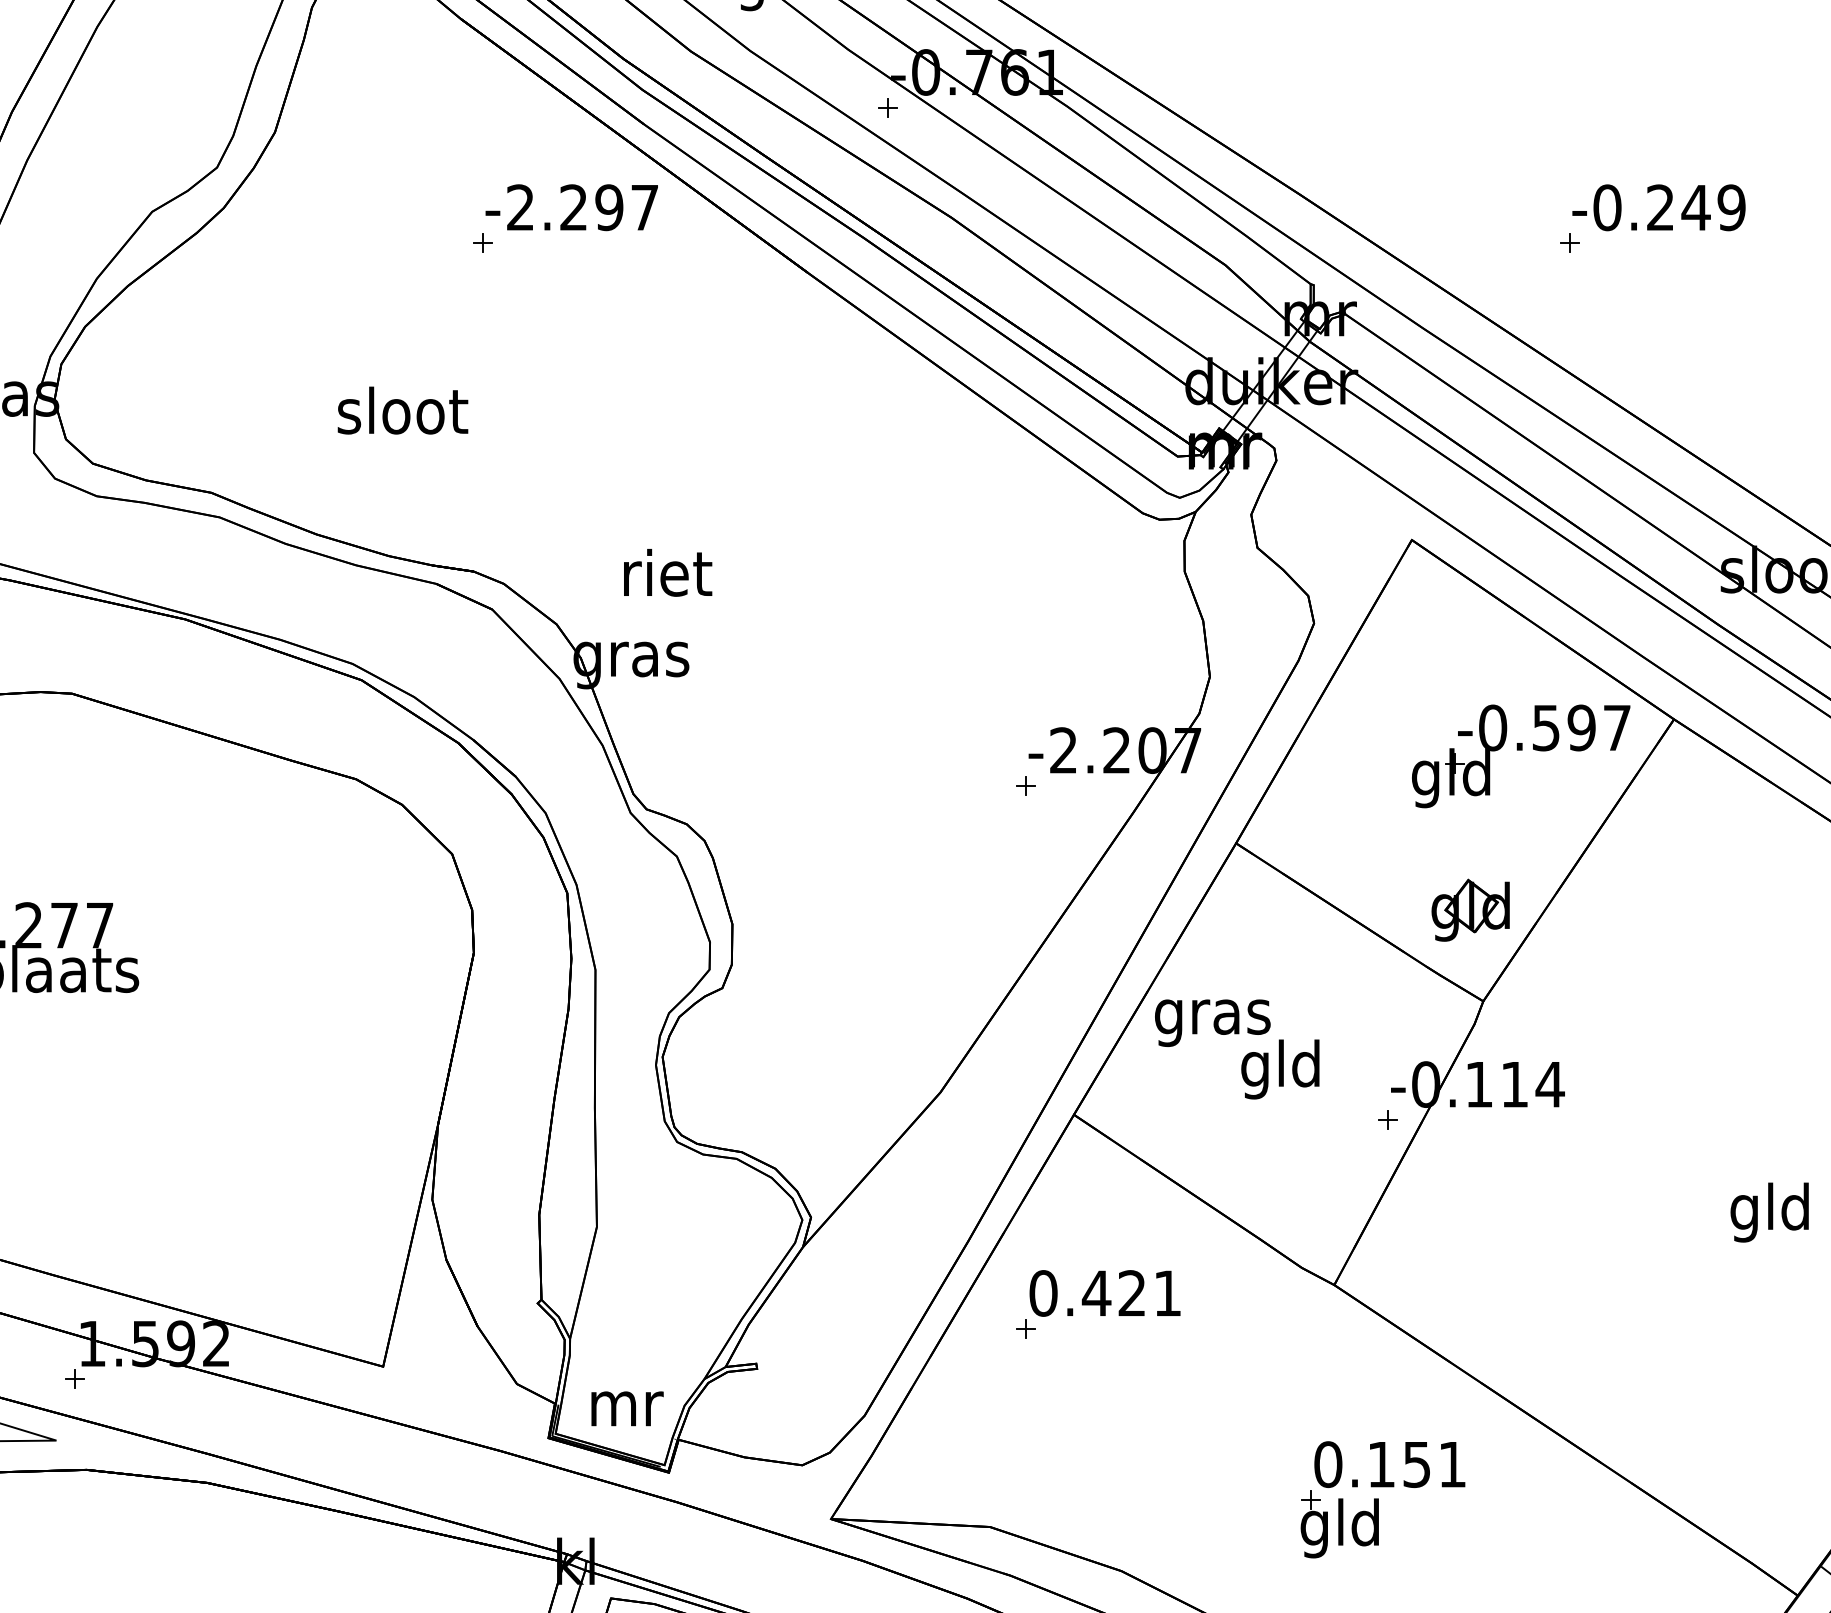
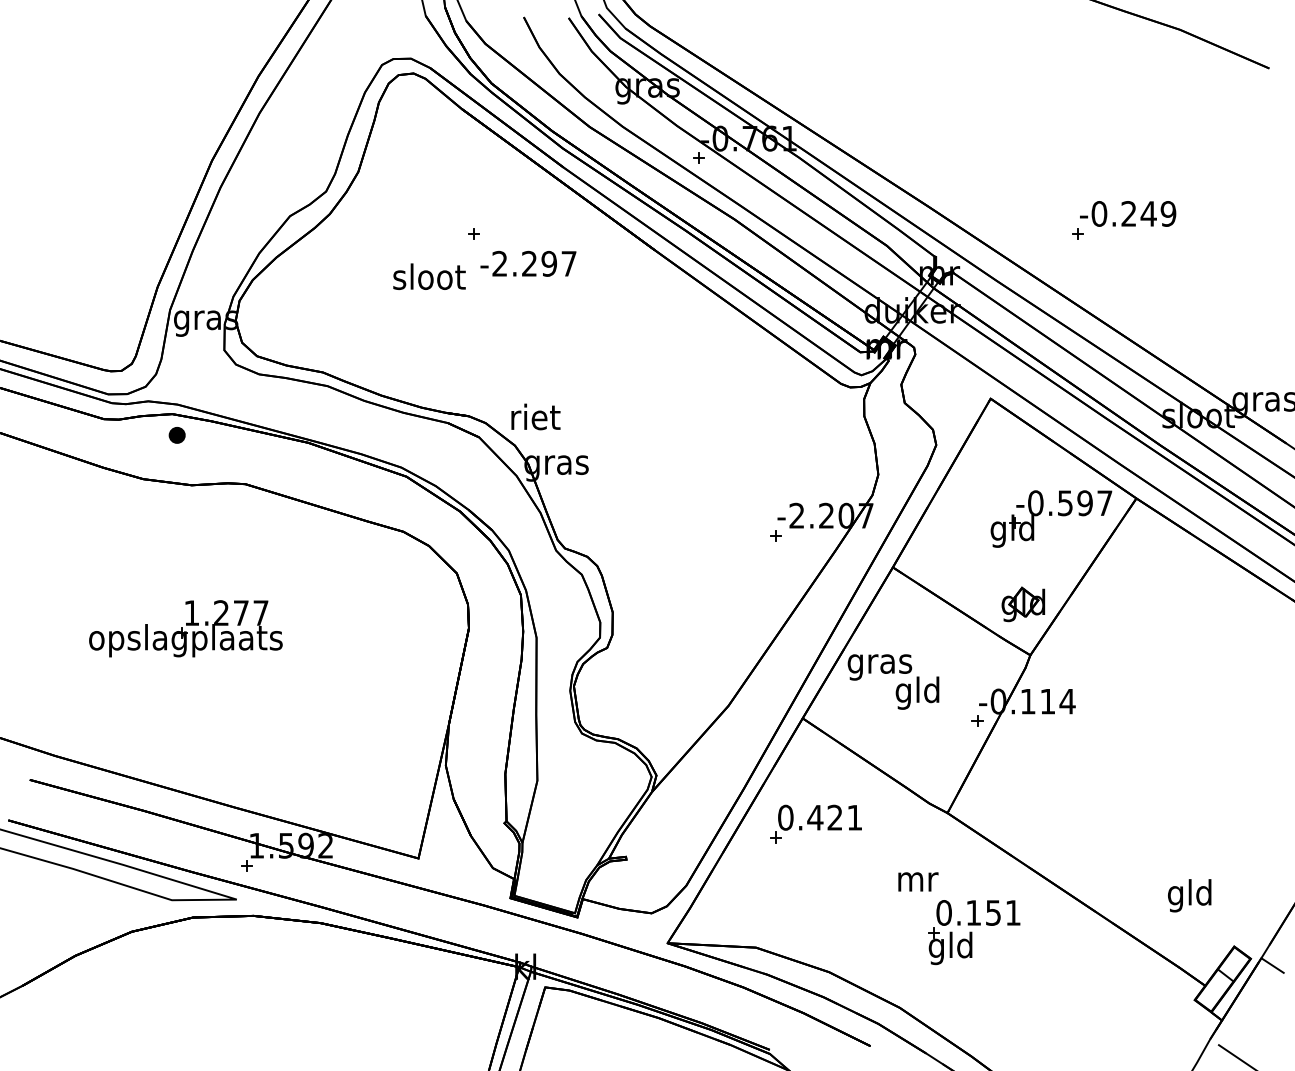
text: (571, 206) -> (528, 263), moved
text: (402, 410) -> (429, 276), moved
text: (667, 571) -> (535, 416), moved
text: (1769, 1212) -> (1189, 895), moved
text: (627, 1408) -> (918, 881), moved

